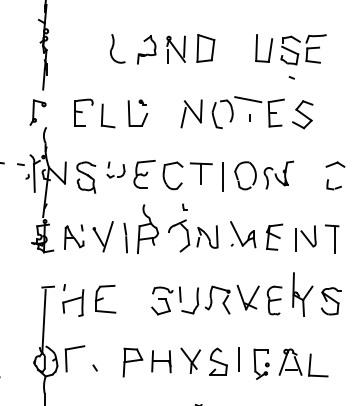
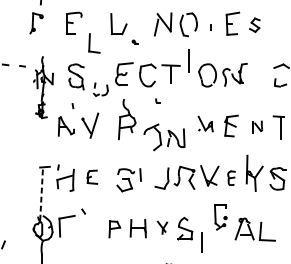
line: (248, 99) -> (210, 12), removed
part: (142, 102) -> (135, 42), moved
part: (302, 114) -> (254, 24), size x0.6
part: (107, 115) -> (93, 43), moved
part: (109, 168) -> (95, 88), moved
line: (222, 176) -> (188, 60), moved
part: (45, 190) -> (42, 87), size x0.6
line: (81, 227) -> (72, 105), moved
part: (243, 234) -> (205, 123), size x0.7
part: (193, 235) -> (164, 137), moved
line: (125, 237) -> (108, 126), removed
part: (305, 238) -> (256, 127), size x0.6
part: (105, 299) -> (92, 177), size x0.6
part: (166, 300) -> (129, 179), moved
part: (274, 300) -> (231, 178), size x0.6
line: (43, 322) -> (41, 196), solid -> dashed
line: (238, 359) -> (201, 242), moved
part: (190, 360) -> (162, 227), size x0.6
part: (132, 362) -> (114, 229), size x0.7
part: (261, 363) -> (220, 216), moved
line: (94, 367) -> (83, 211), moved

